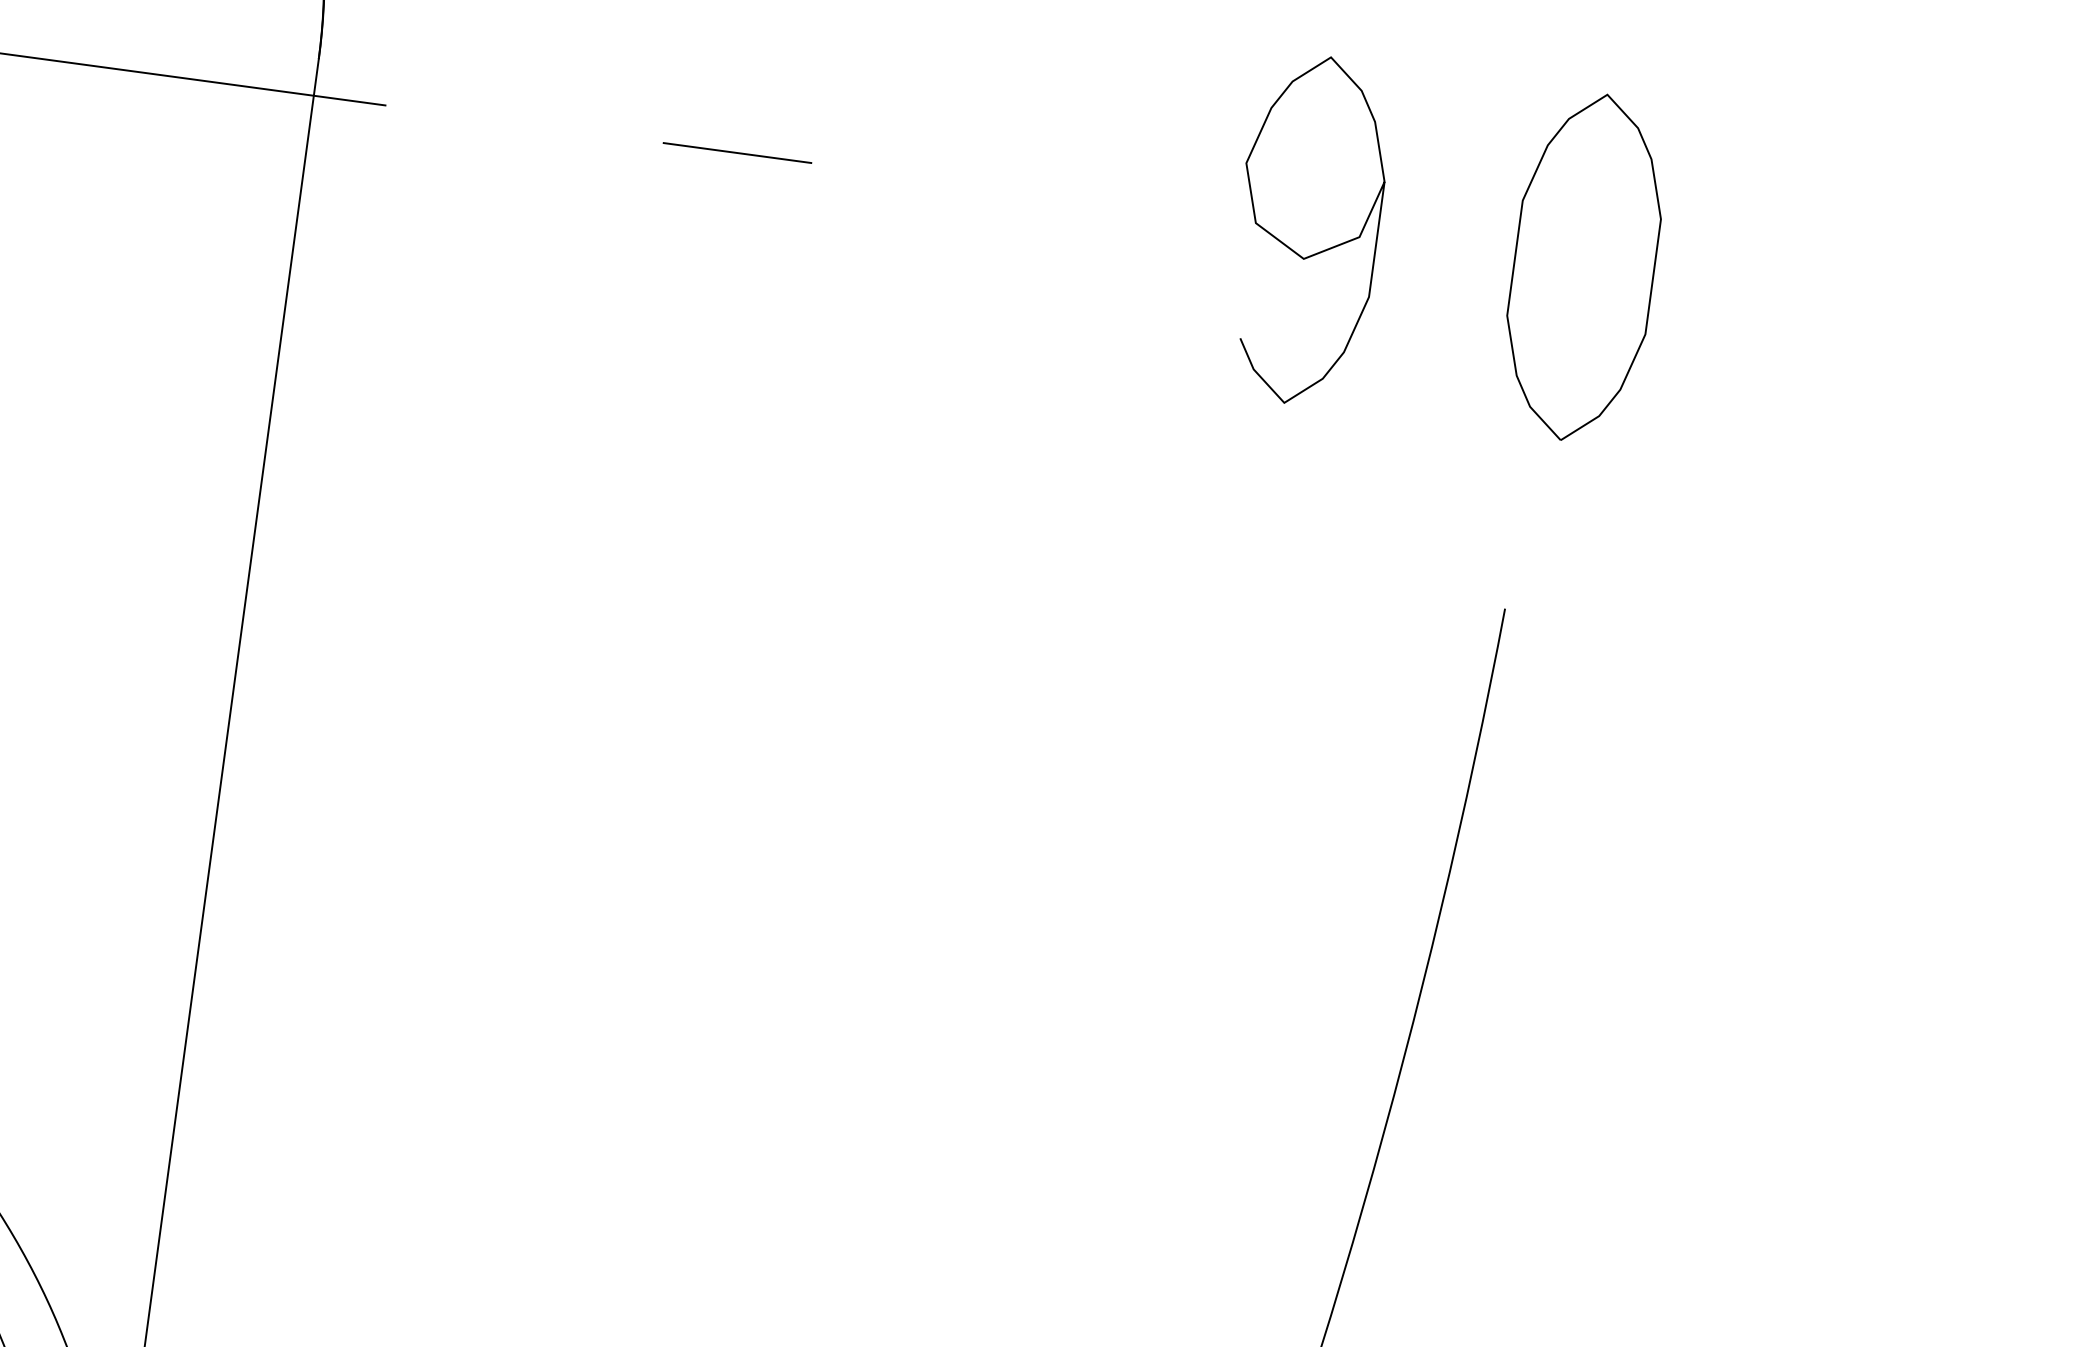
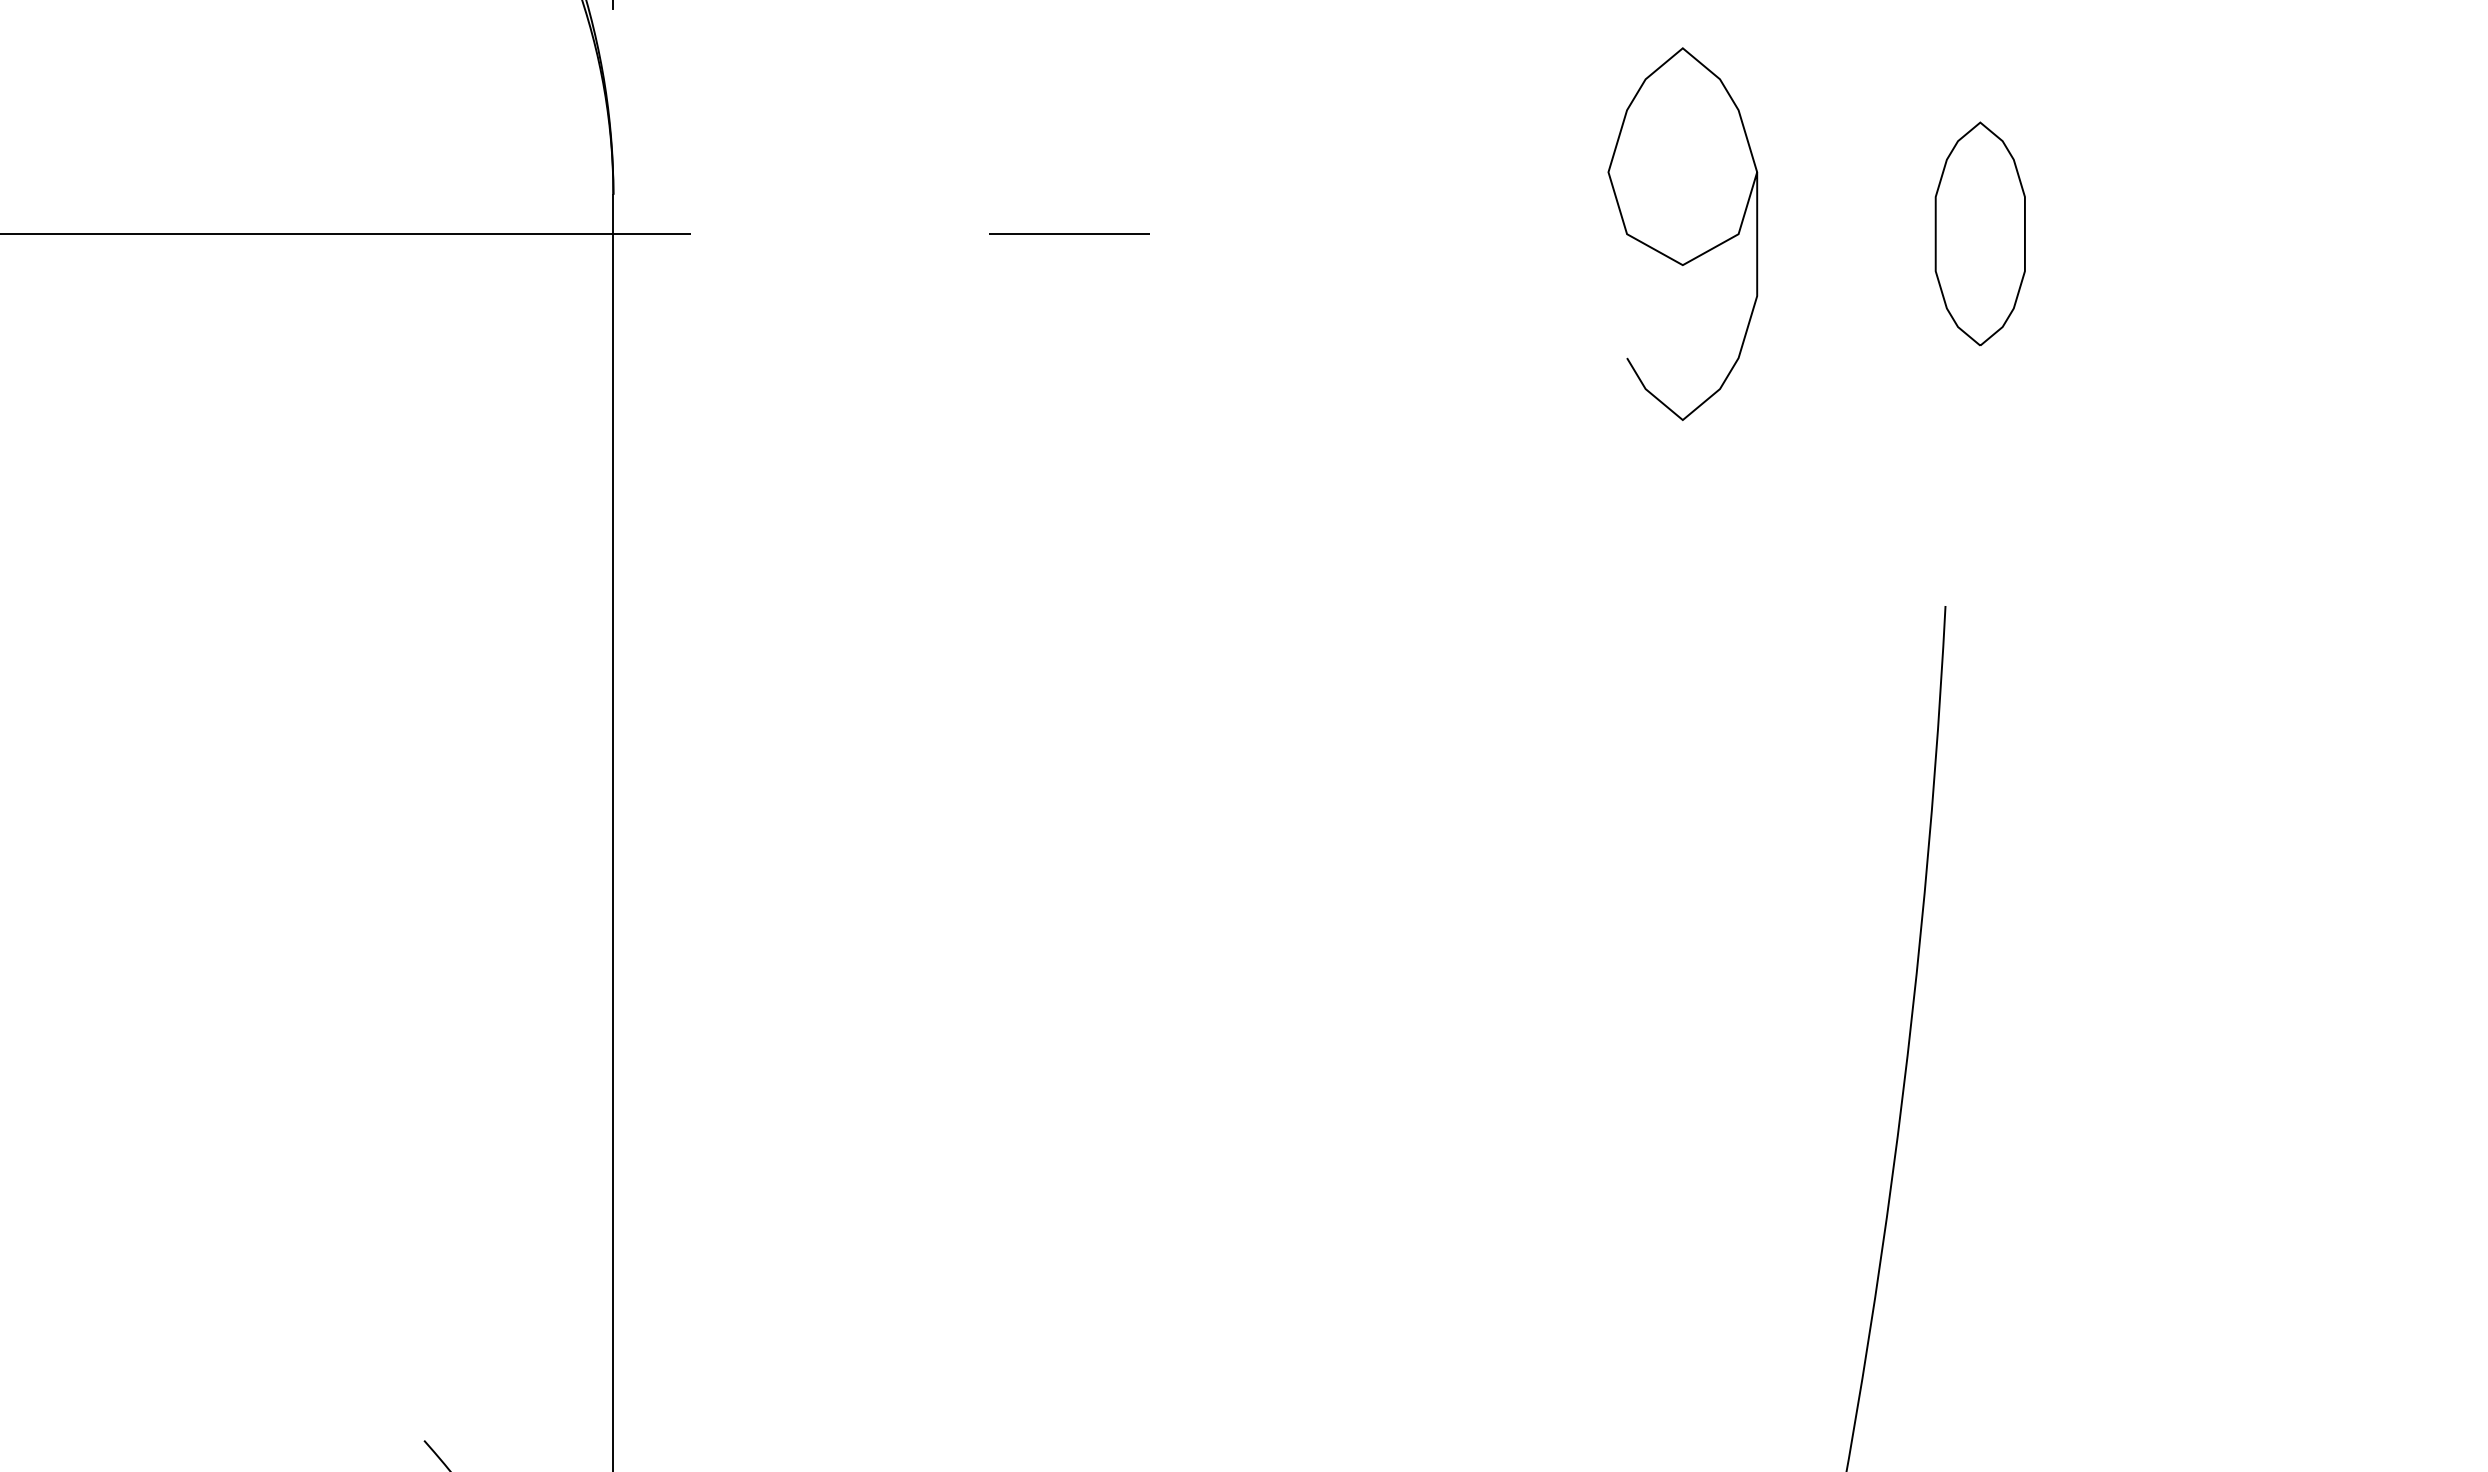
part: (1584, 266) -> (1980, 233), size x0.6

